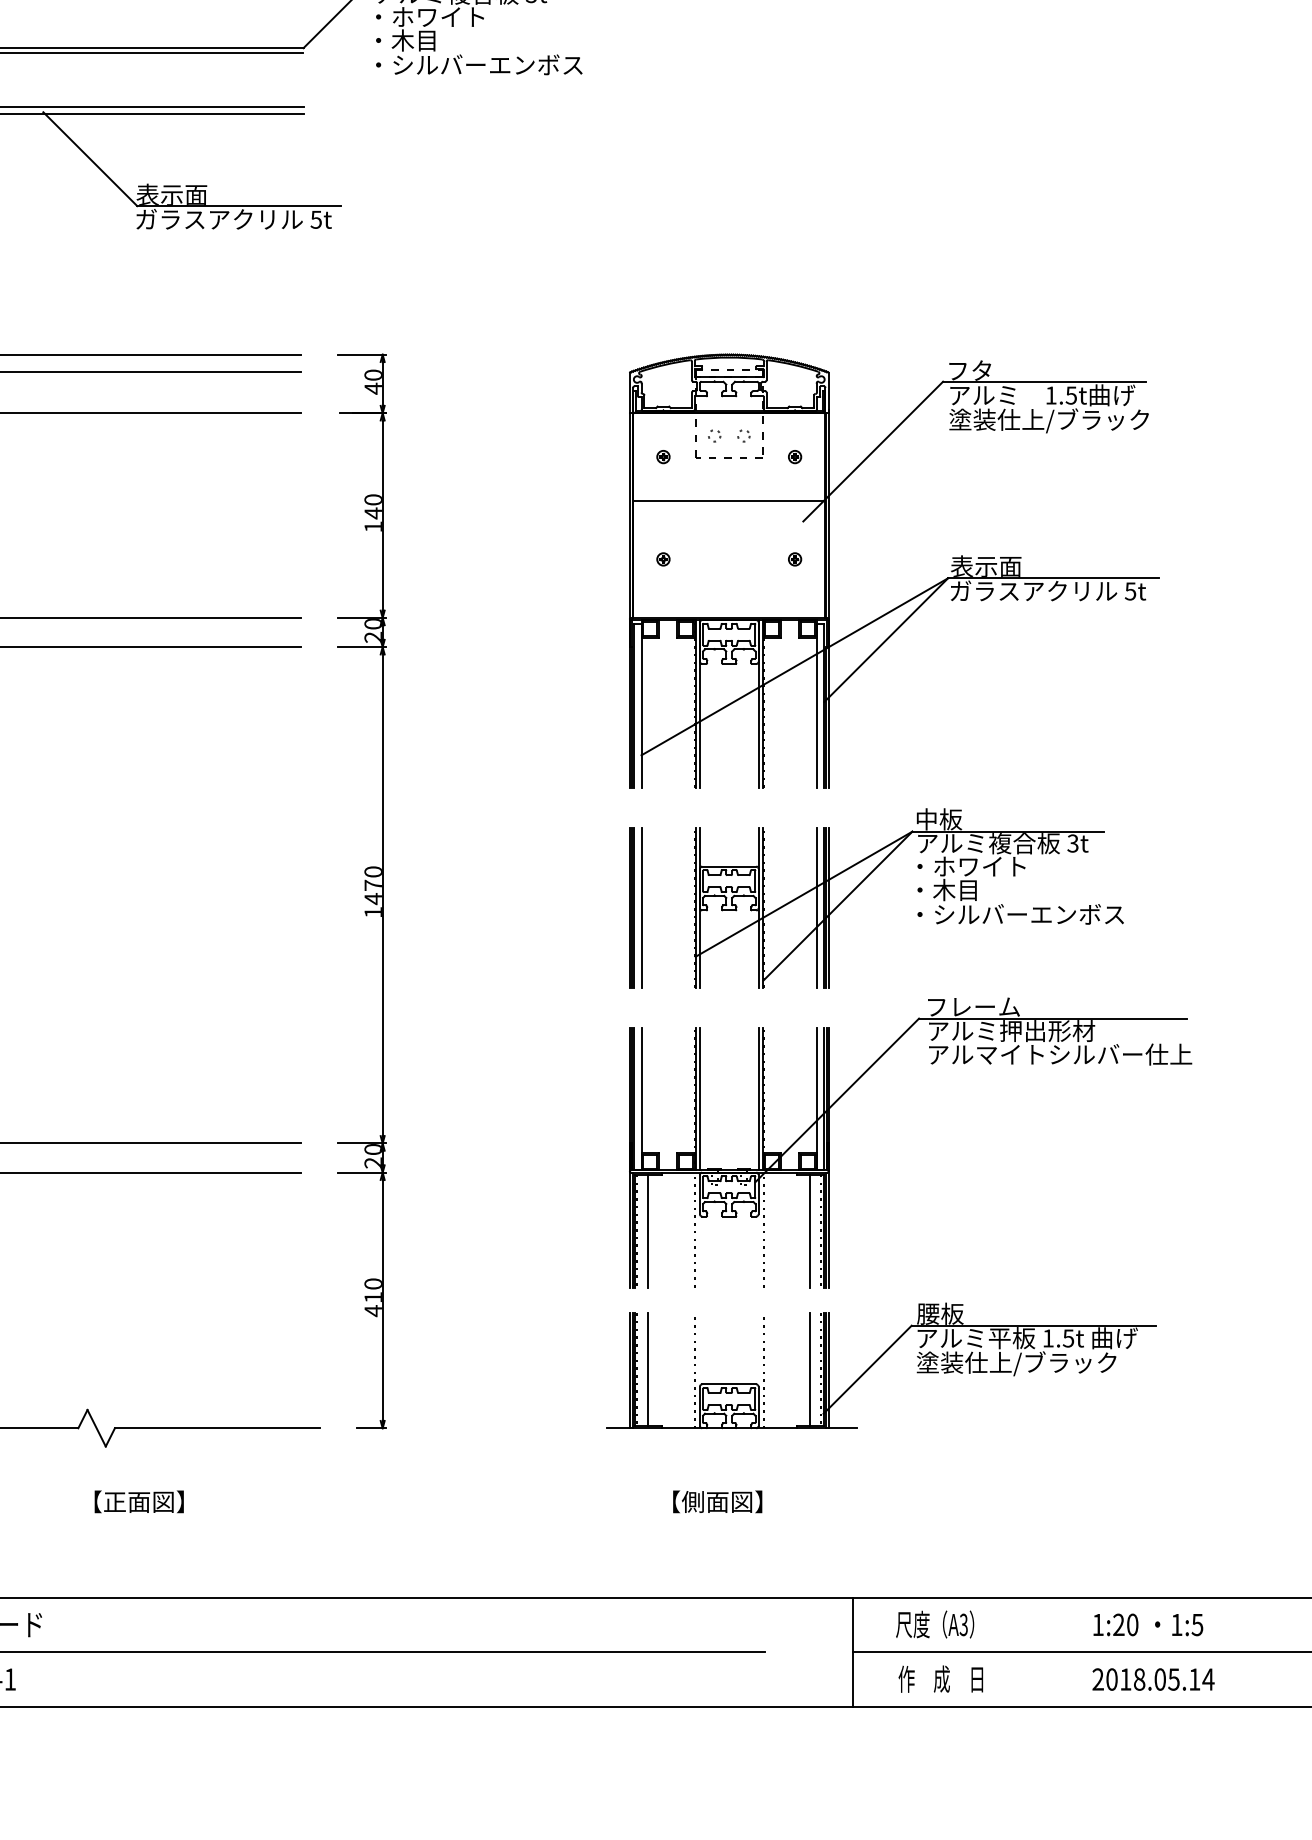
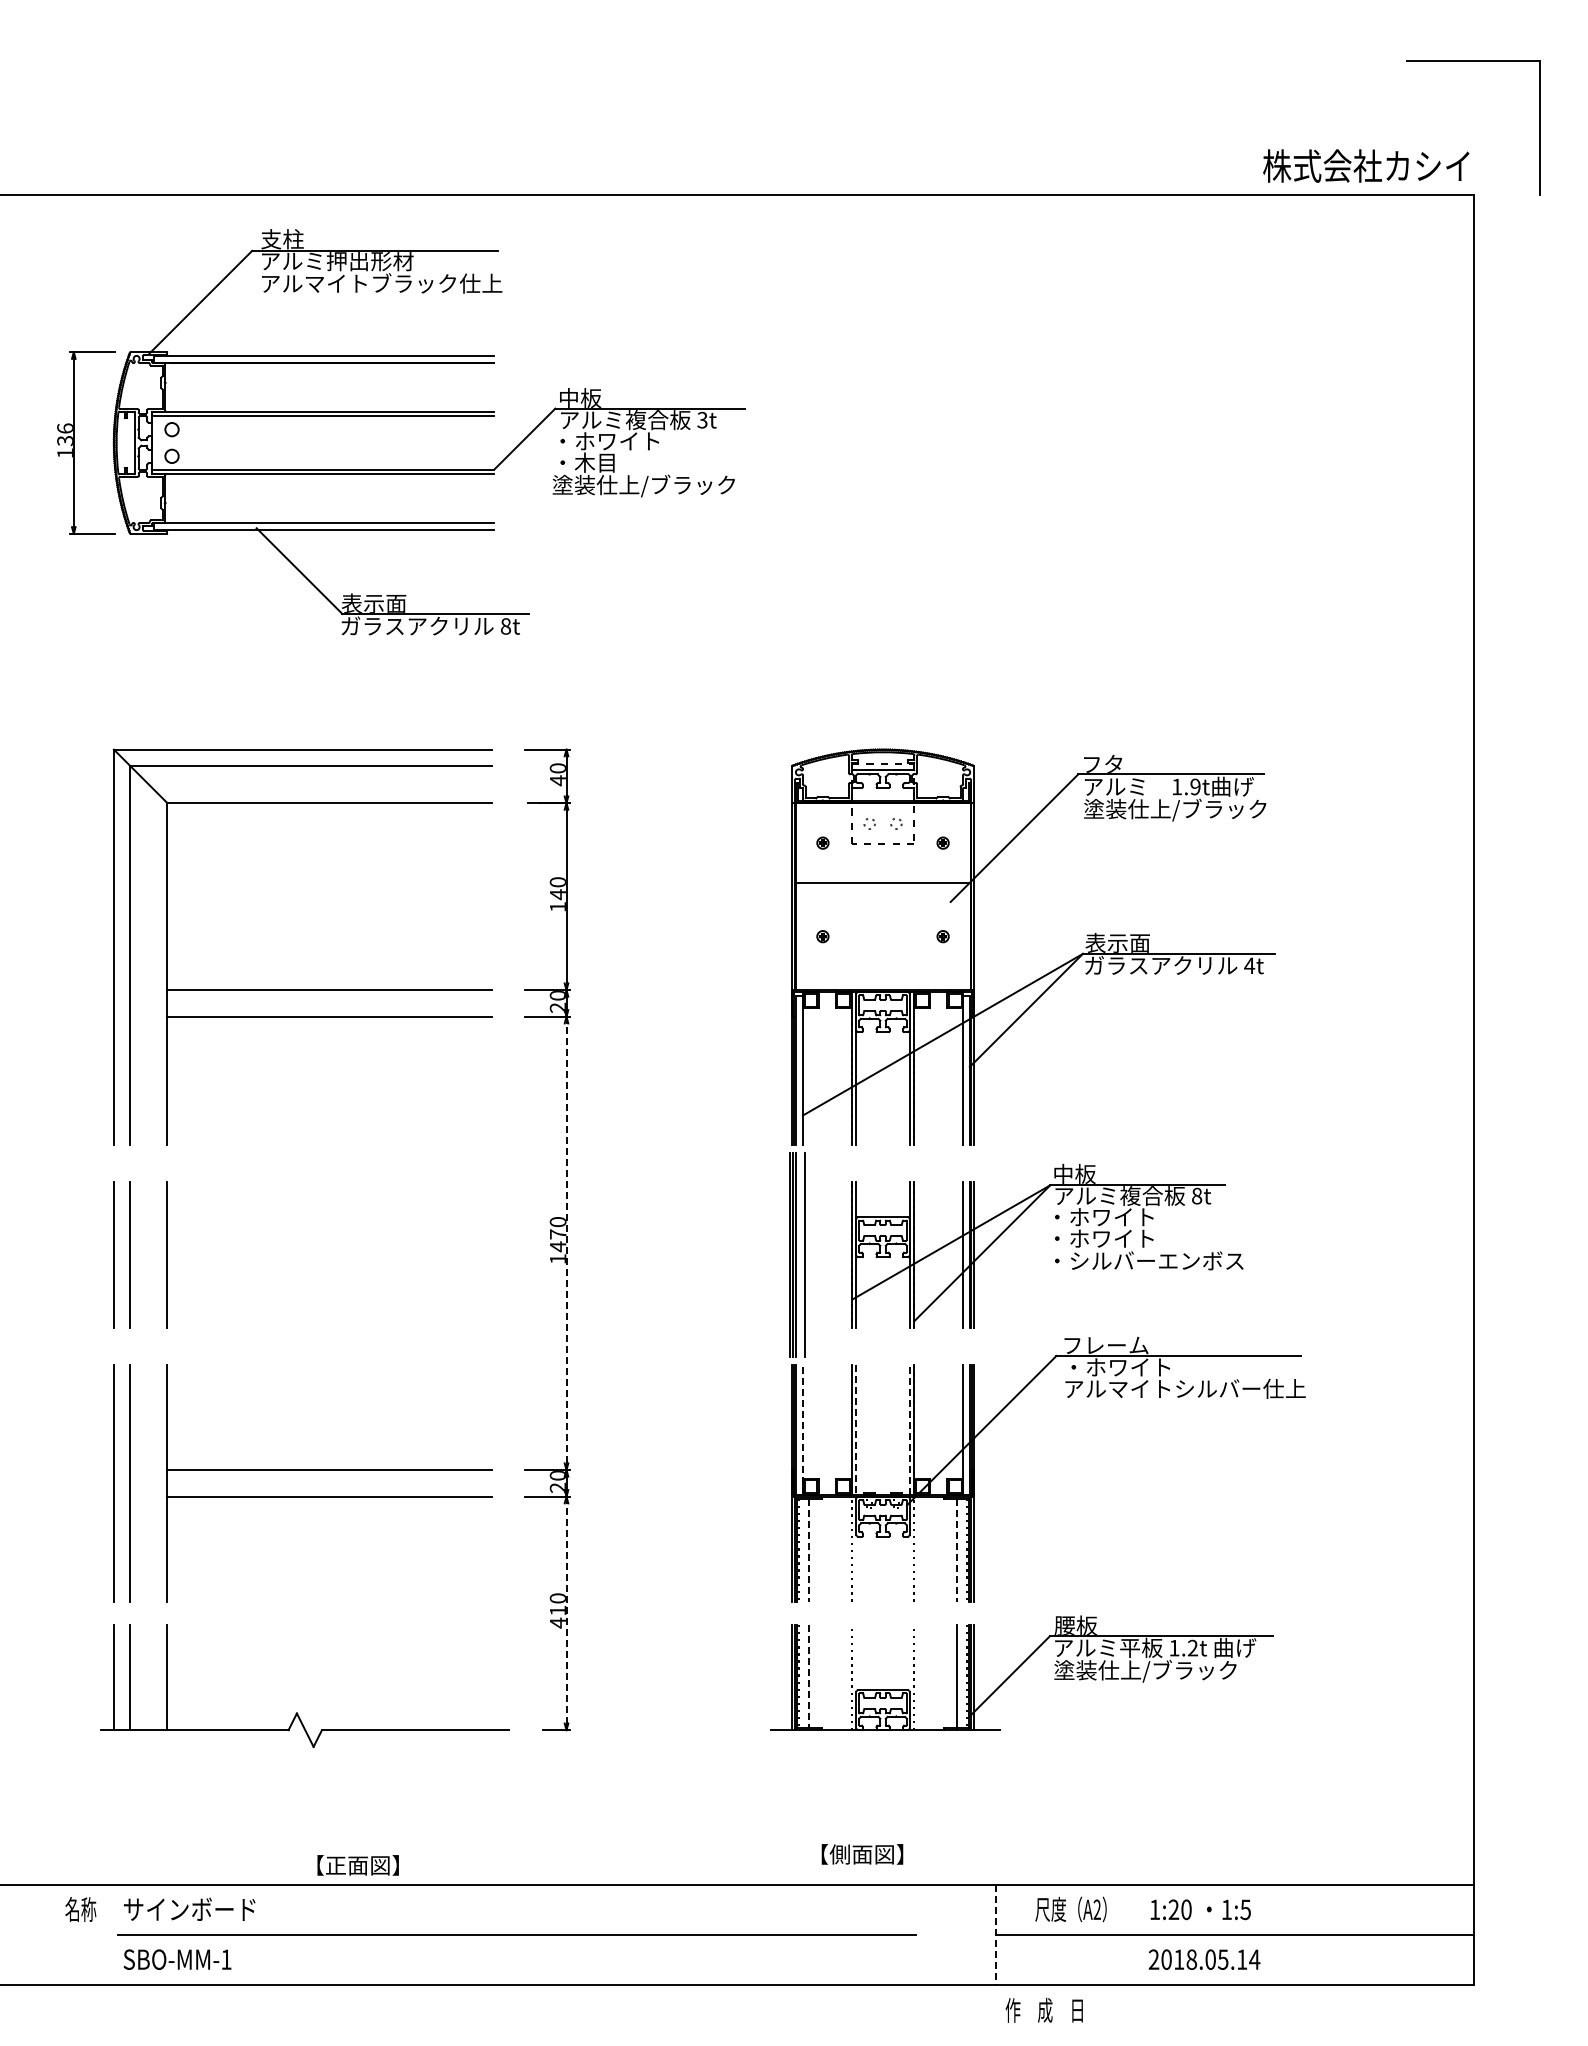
text: (474, 65) -> (650, 485), ・シルバーエンボス -> 塗装仕上/ブラック
text: (315, 219) -> (505, 626), 5t -> 8t
text: (1071, 395) -> (1195, 786), 1.5t -> 1.9t
text: (1130, 591) -> (1249, 965), 5t -> 4t
text: (1072, 842) -> (1196, 1195), 3t -> 8t
text: (979, 889) -> (1111, 1238), ・木目 -> ・ホワイト
line: (382, 895) -> (566, 1243), solid -> dashed
part: (635, 907) -> (797, 1254), size x1.4
text: (1012, 1031) -> (1141, 1367), アルミ押出形材 -> ・ホワイト
line: (641, 1099) -> (802, 1429), solid -> dashed
line: (700, 1099) -> (856, 1429), solid -> dashed
line: (758, 1099) -> (909, 1429), solid -> dashed
line: (647, 1231) -> (808, 1550), solid -> dashed
line: (810, 1231) -> (957, 1550), solid -> dashed
line: (382, 1299) -> (566, 1612), solid -> dashed
text: (1068, 1337) -> (1192, 1647), 1.5t -> 1.2t
line: (647, 1369) -> (808, 1676), solid -> dashed
text: (138, 1501) -> (357, 1865), moved
text: (717, 1501) -> (862, 1854), moved
text: (1148, 1624) -> (1200, 1909), moved
text: (962, 1625) -> (1096, 1910), A3 -> A2
line: (853, 1651) -> (996, 1934), solid -> dashed
text: (939, 1678) -> (1043, 2009), moved
text: (1153, 1679) -> (1204, 1959), moved

